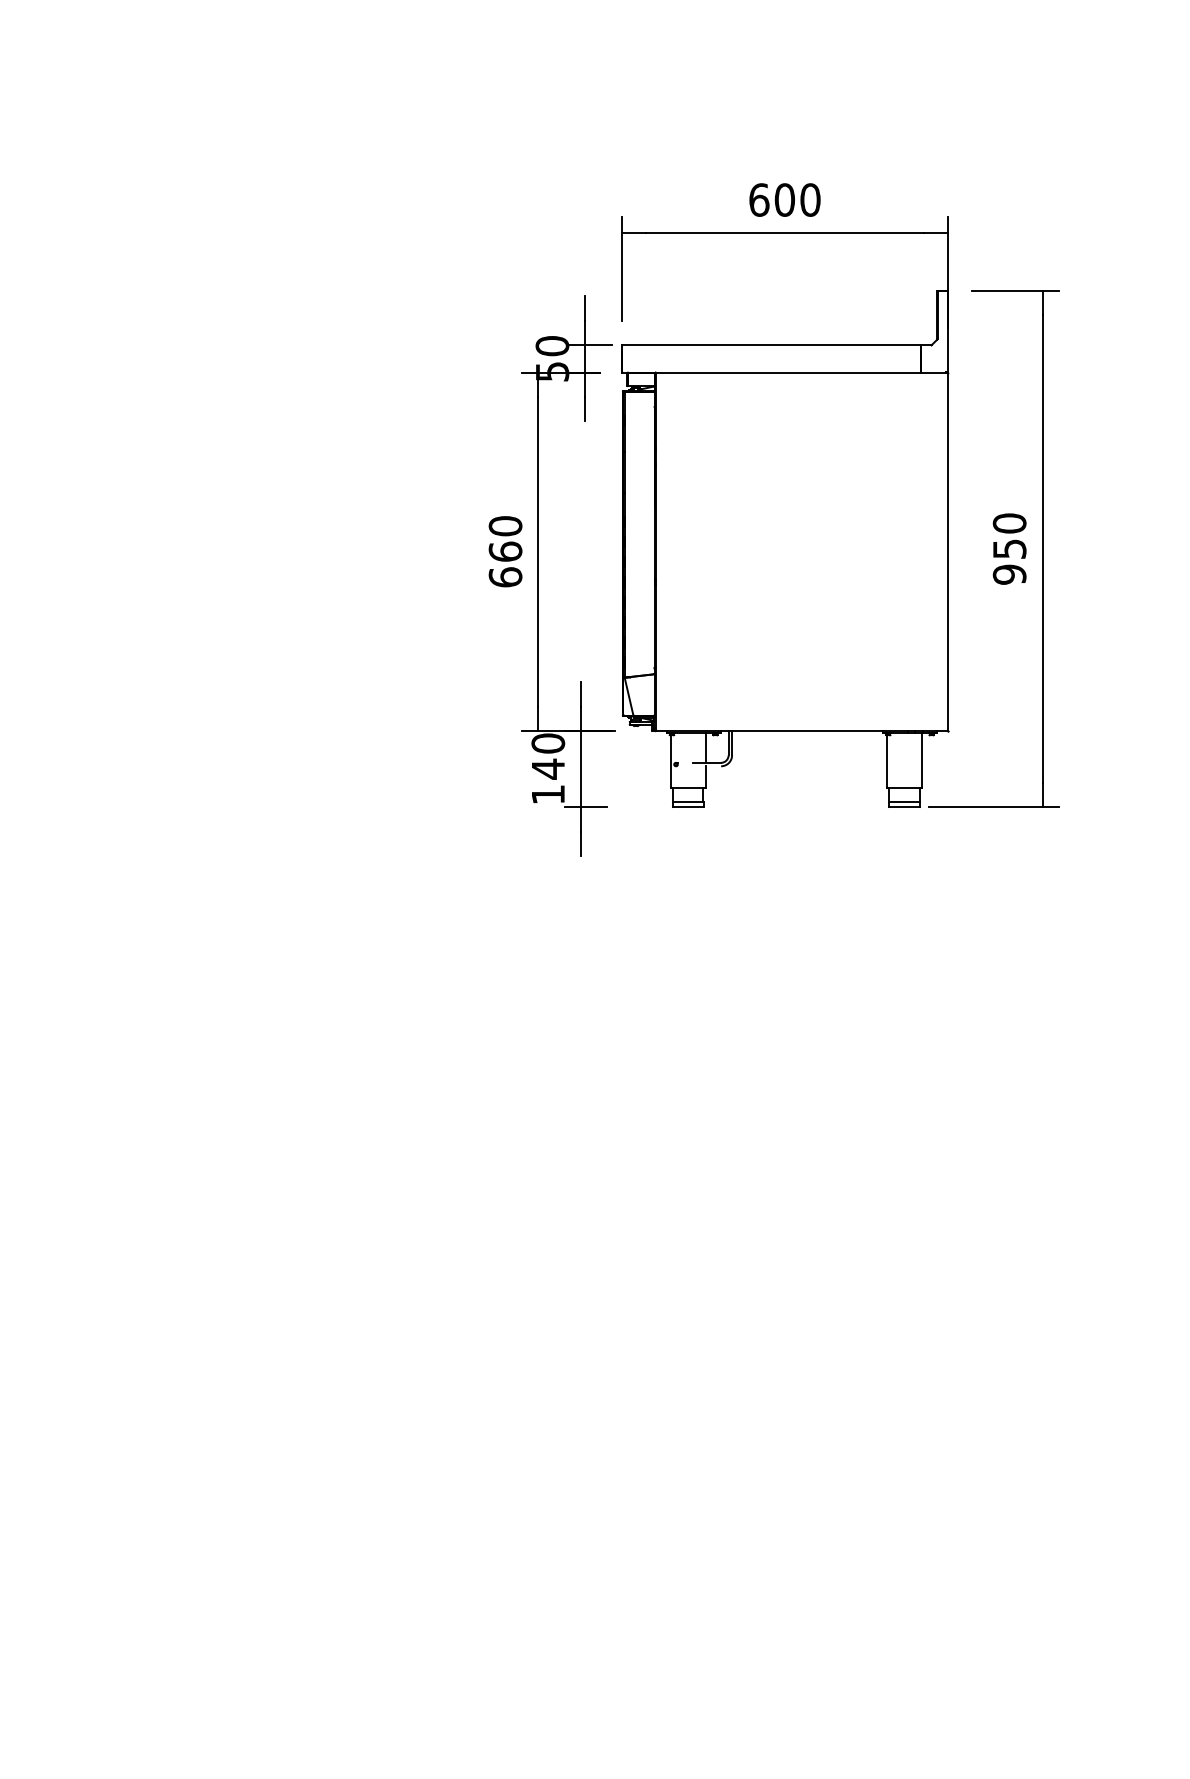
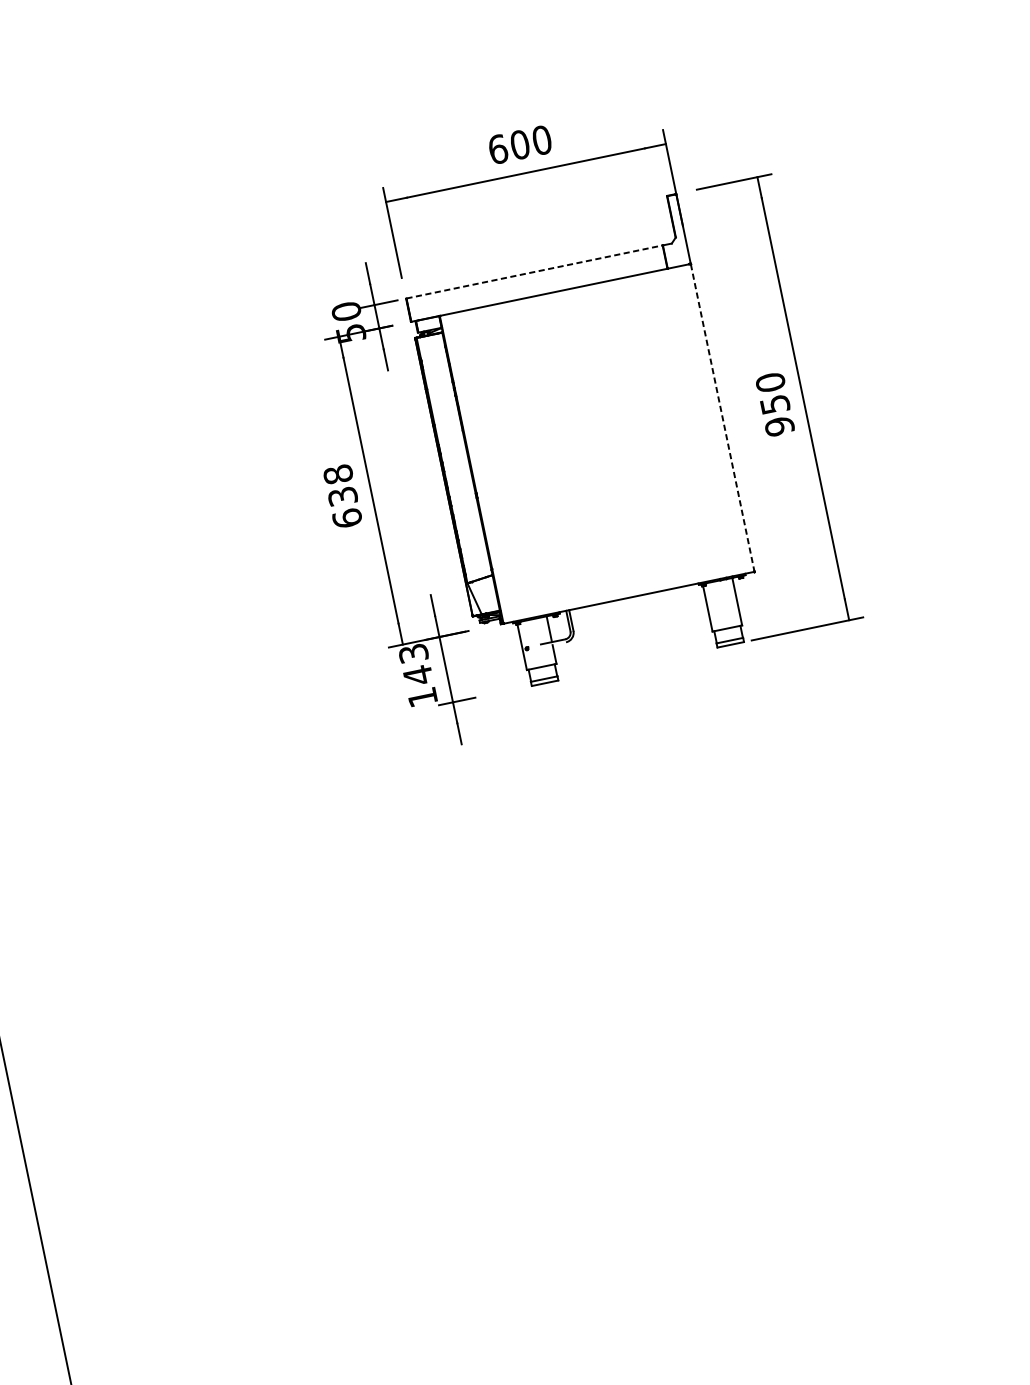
line: (772, 345) -> (535, 271), solid -> dashed
text: (505, 538) -> (340, 485), 660 -> 638
line: (947, 551) -> (722, 417), solid -> dashed
text: (548, 743) -> (413, 653), 140 -> 143

